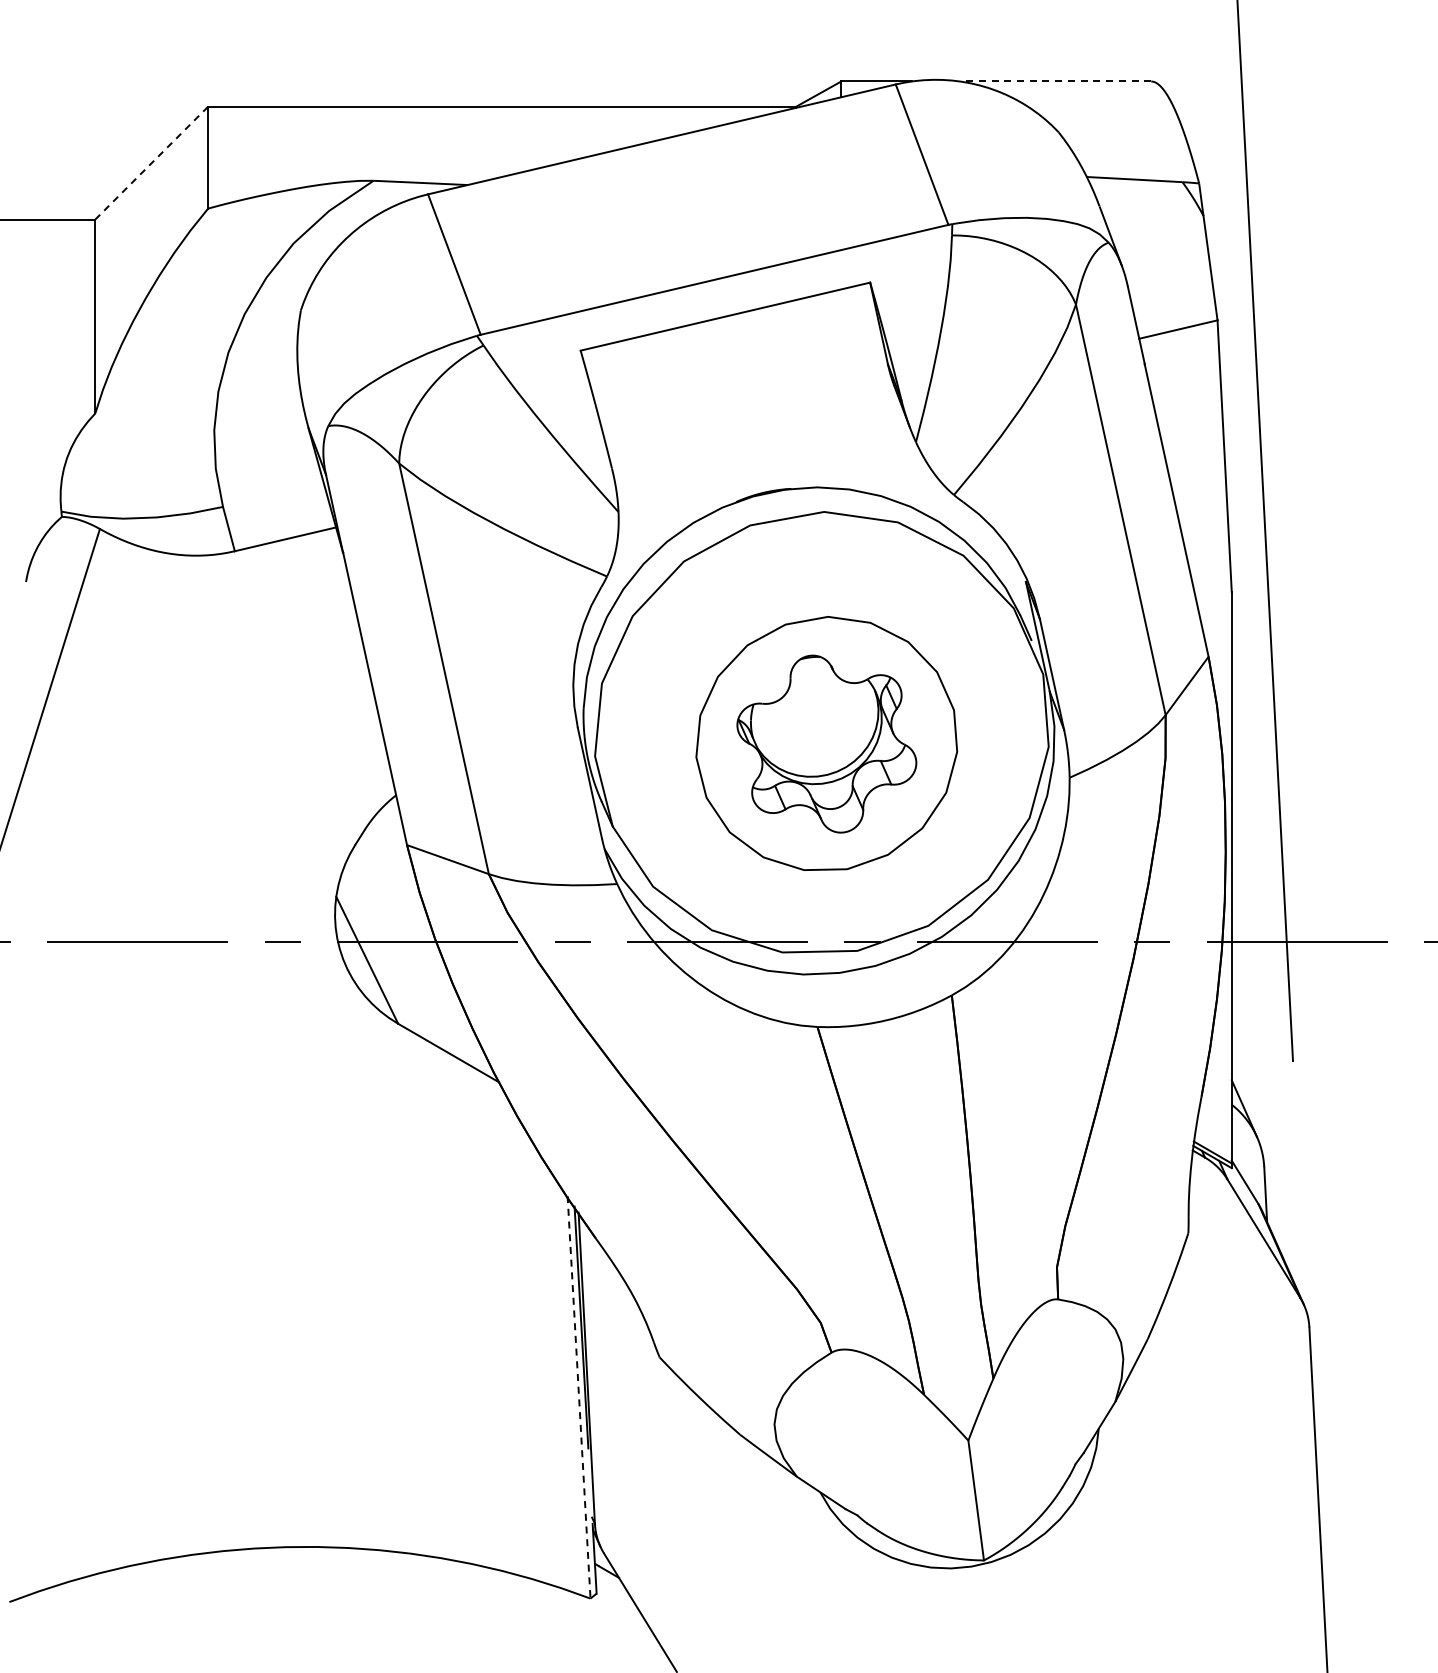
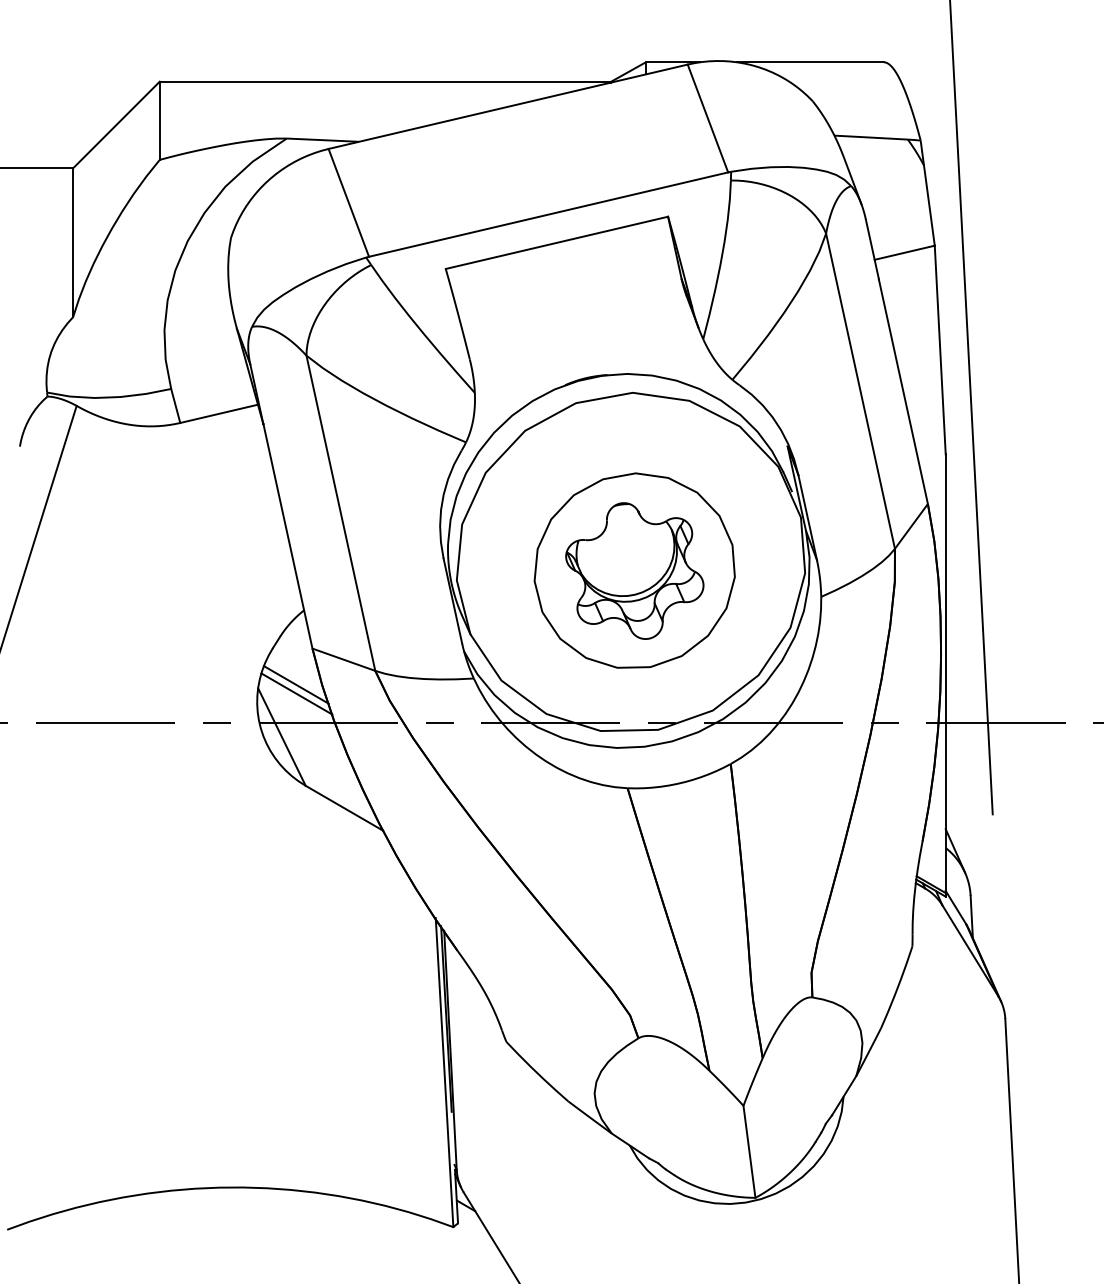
line: (1055, 81) -> (810, 62), dashed -> solid
line: (151, 163) -> (116, 125), dashed -> solid
line: (385, 891) -> (295, 684), added
line: (386, 904) -> (296, 694), added
line: (579, 1397) -> (444, 1072), dashed -> solid

